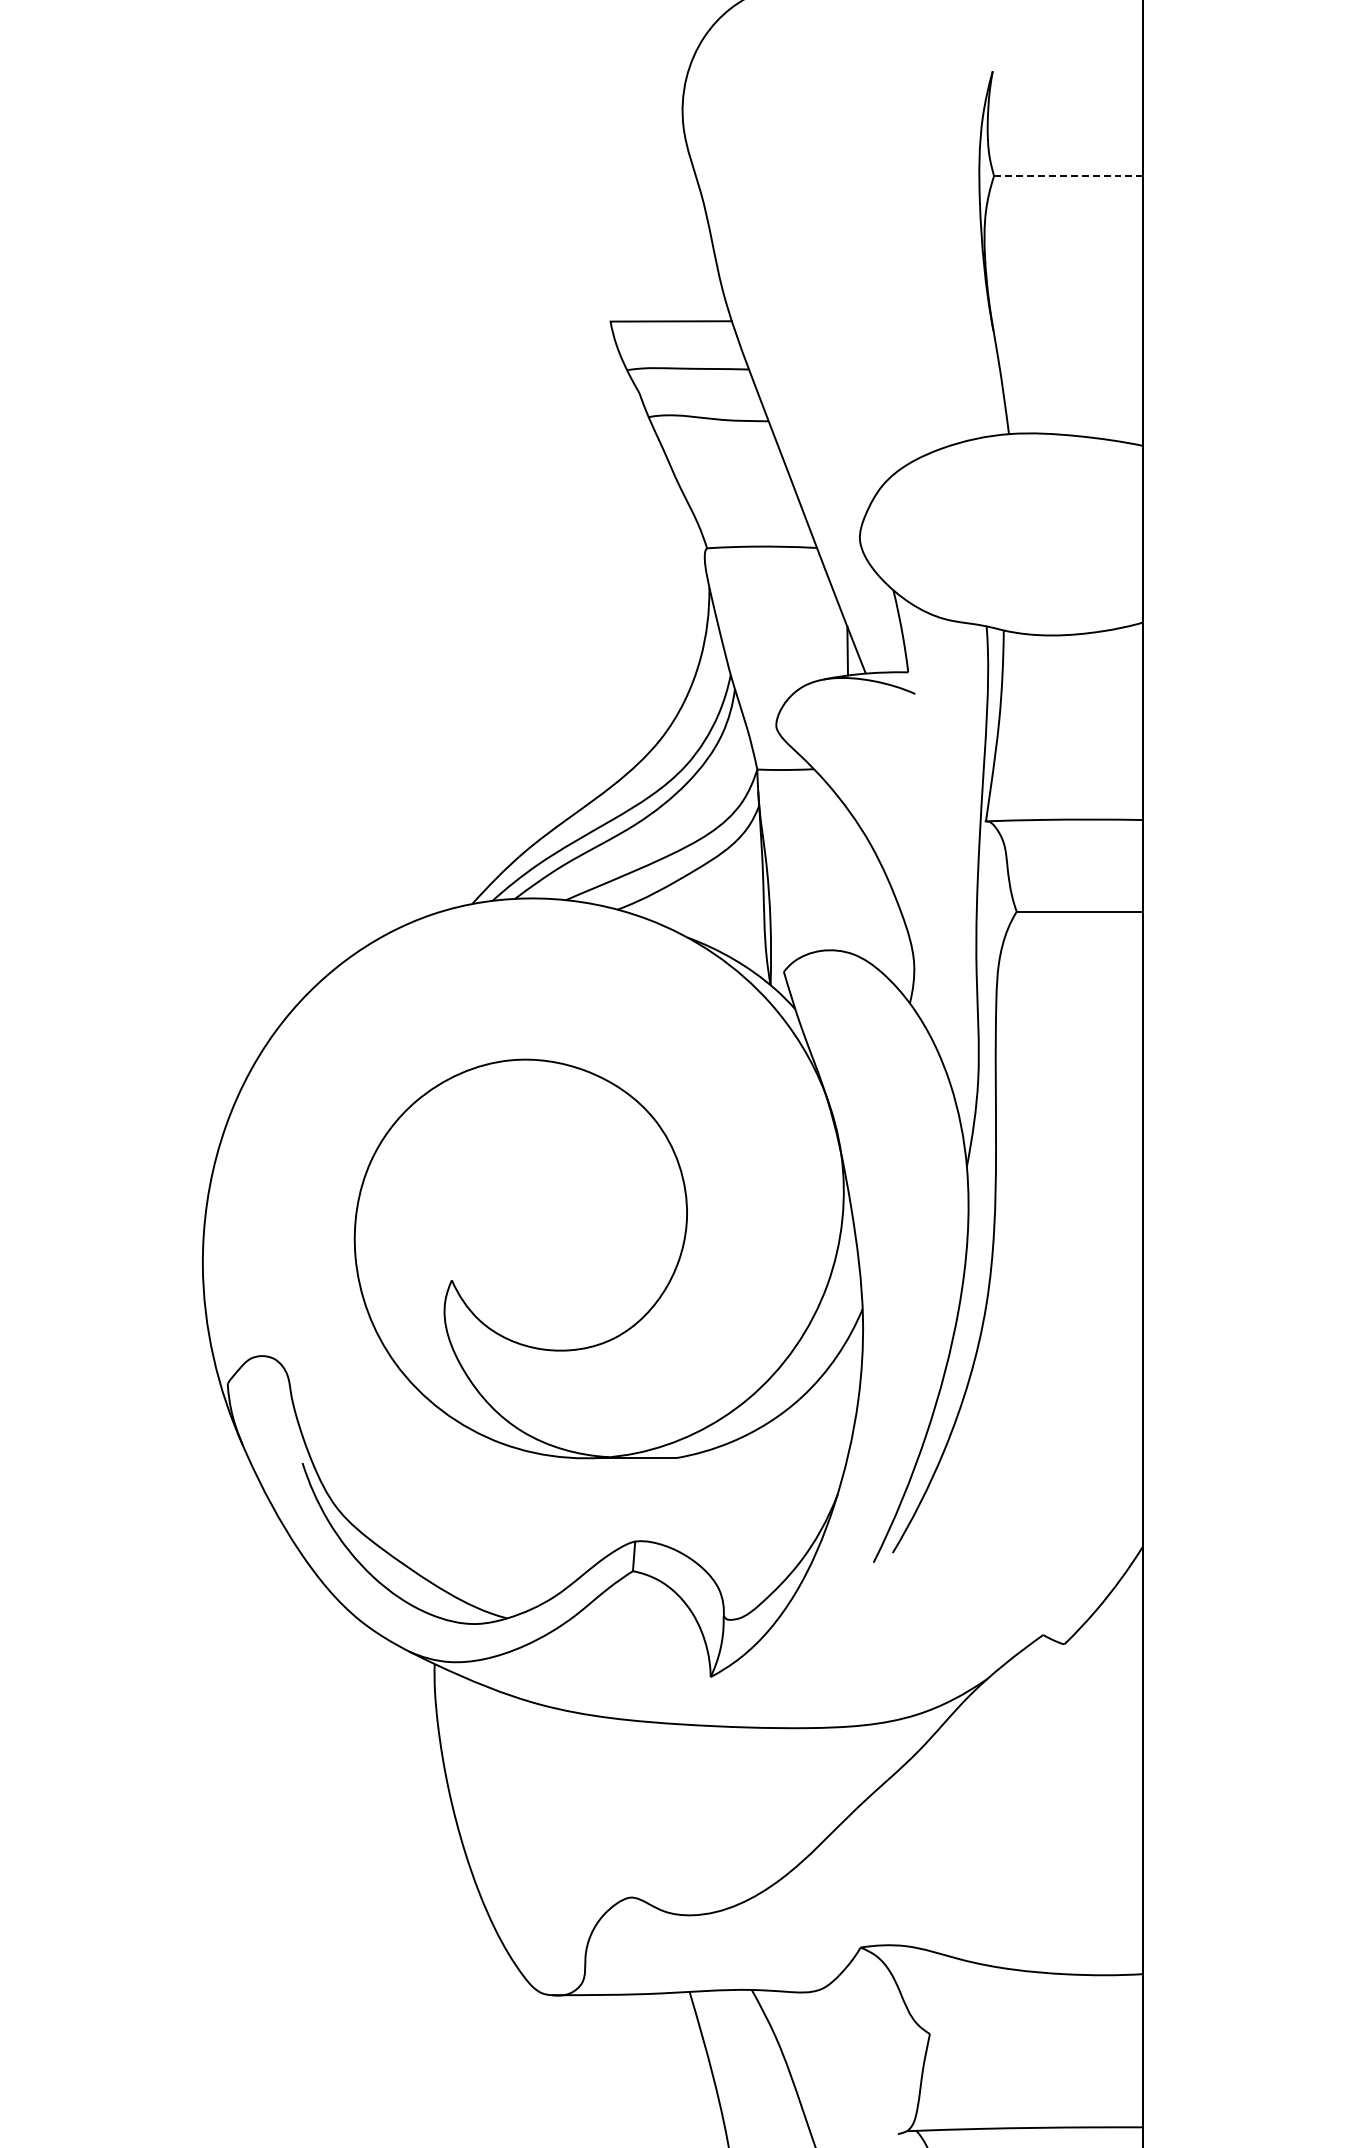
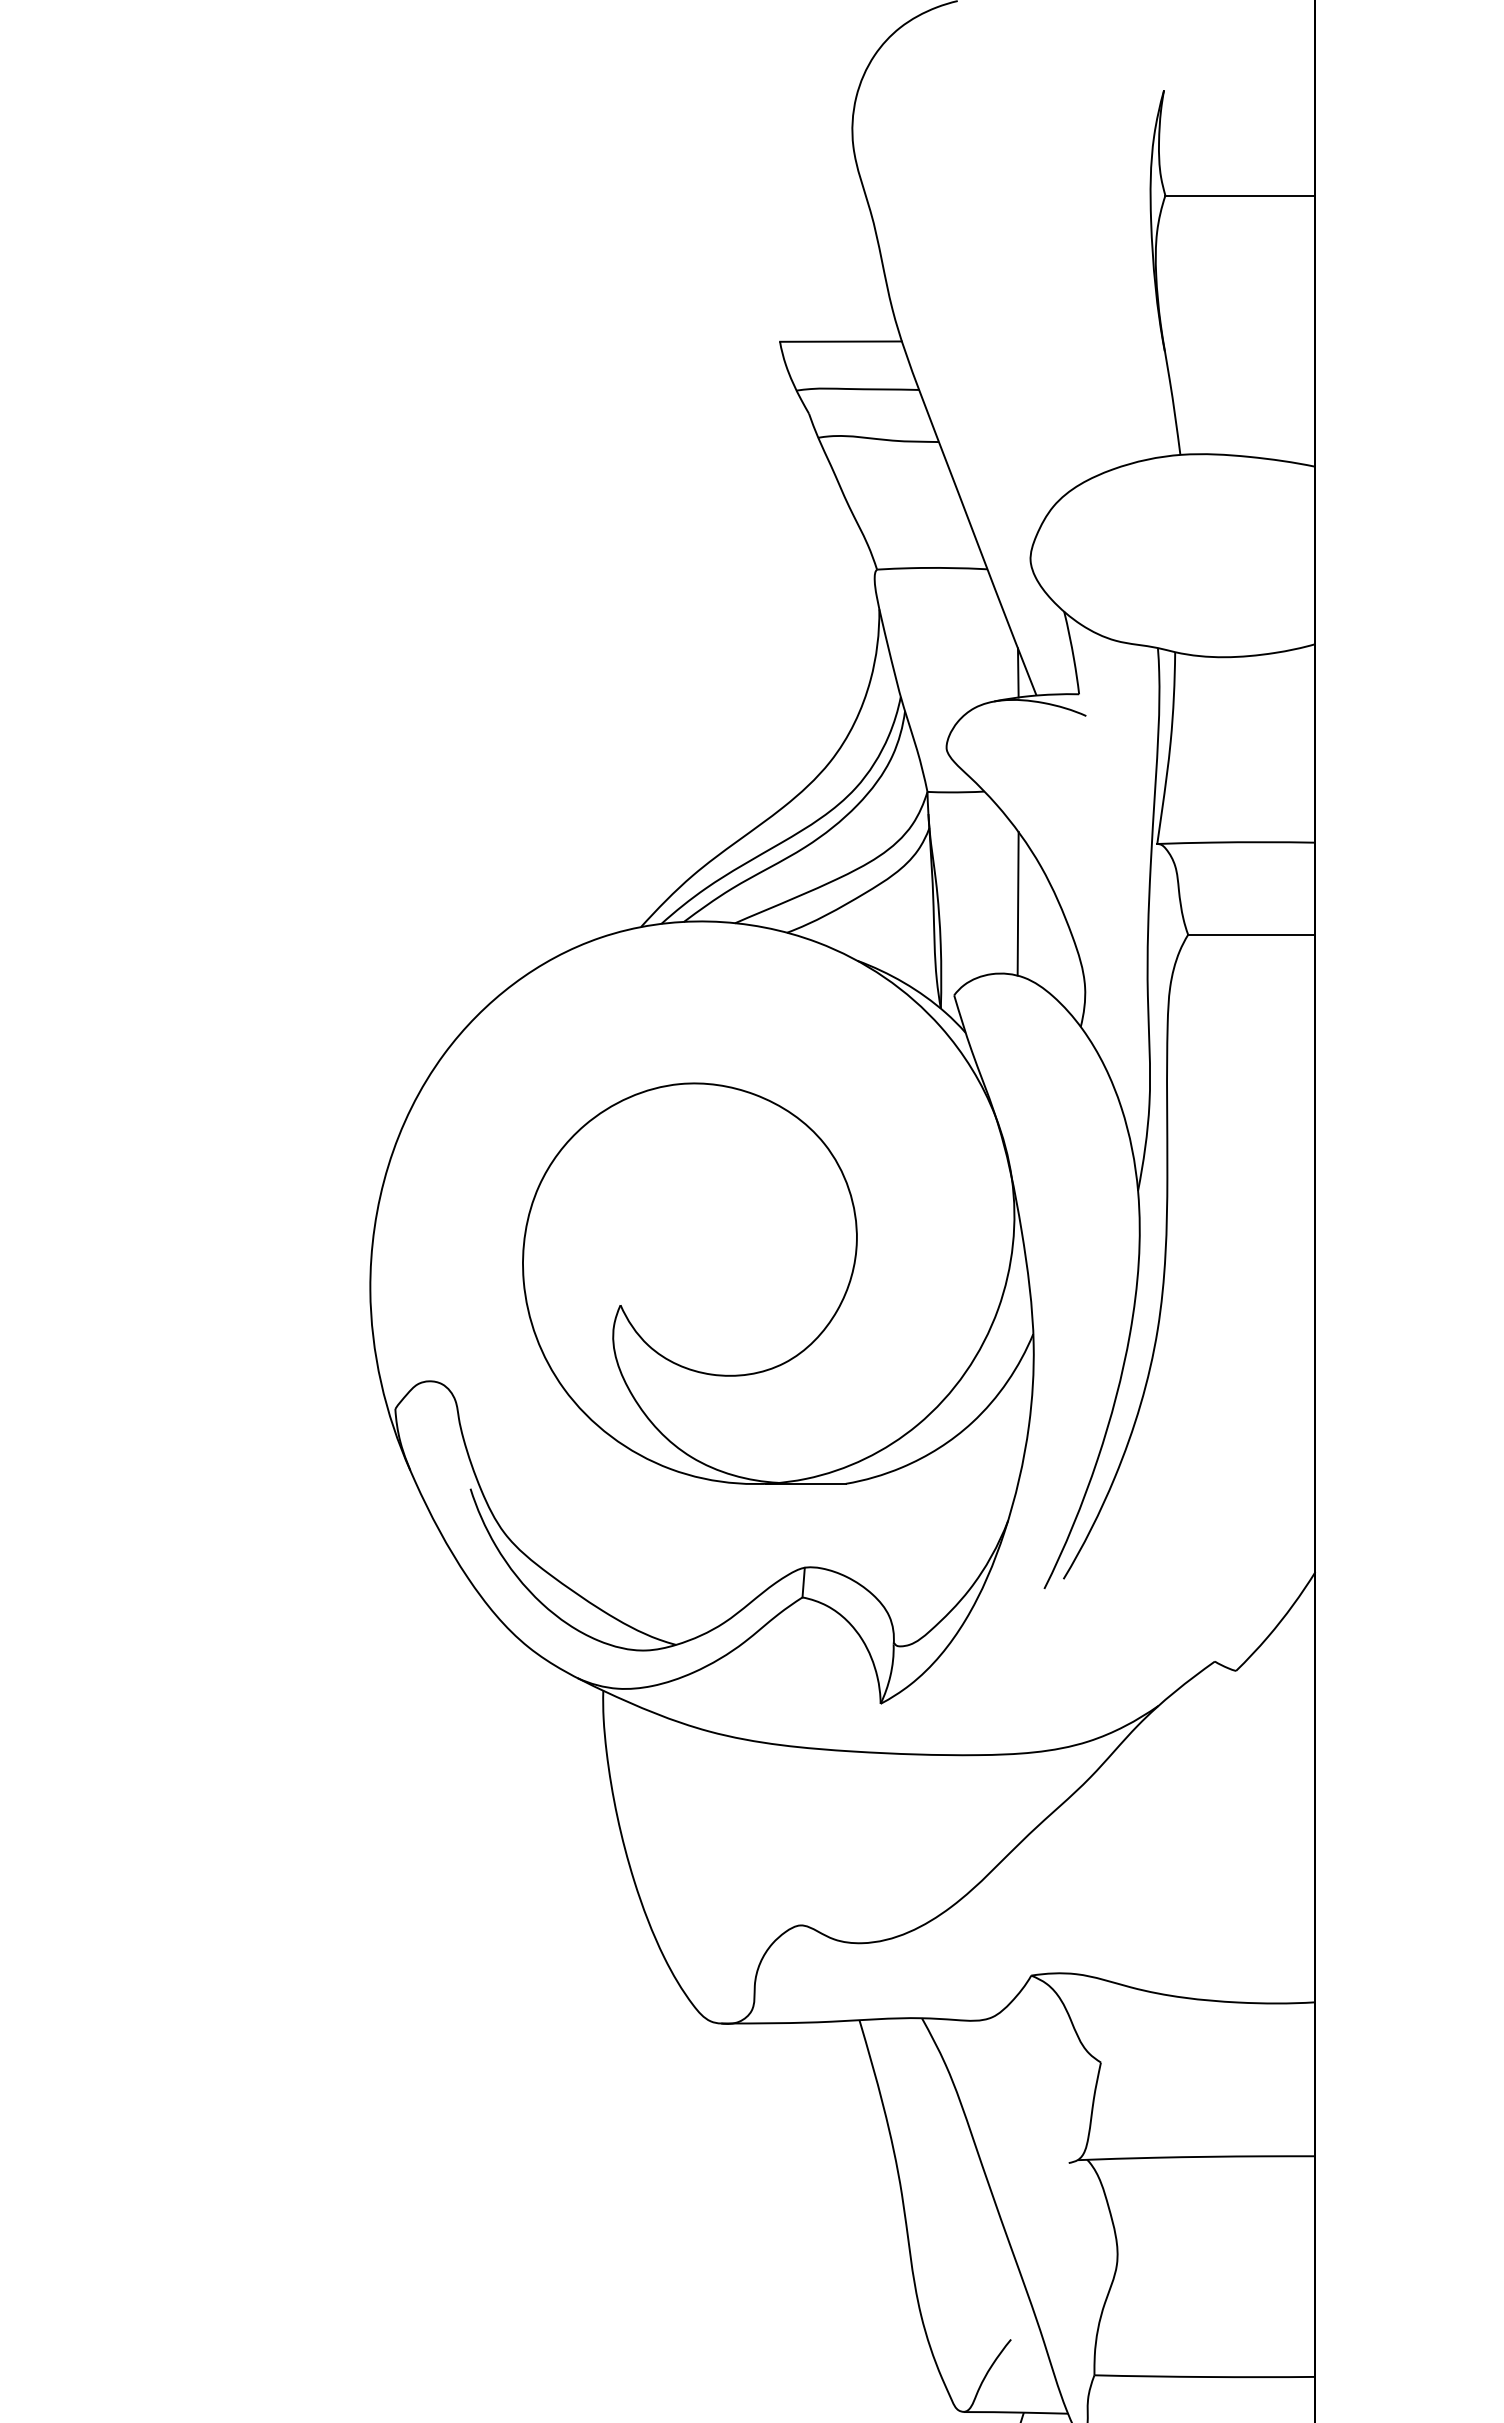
line: (1068, 175) -> (1240, 195), dashed -> solid
line: (846, 880) -> (1017, 903), added

